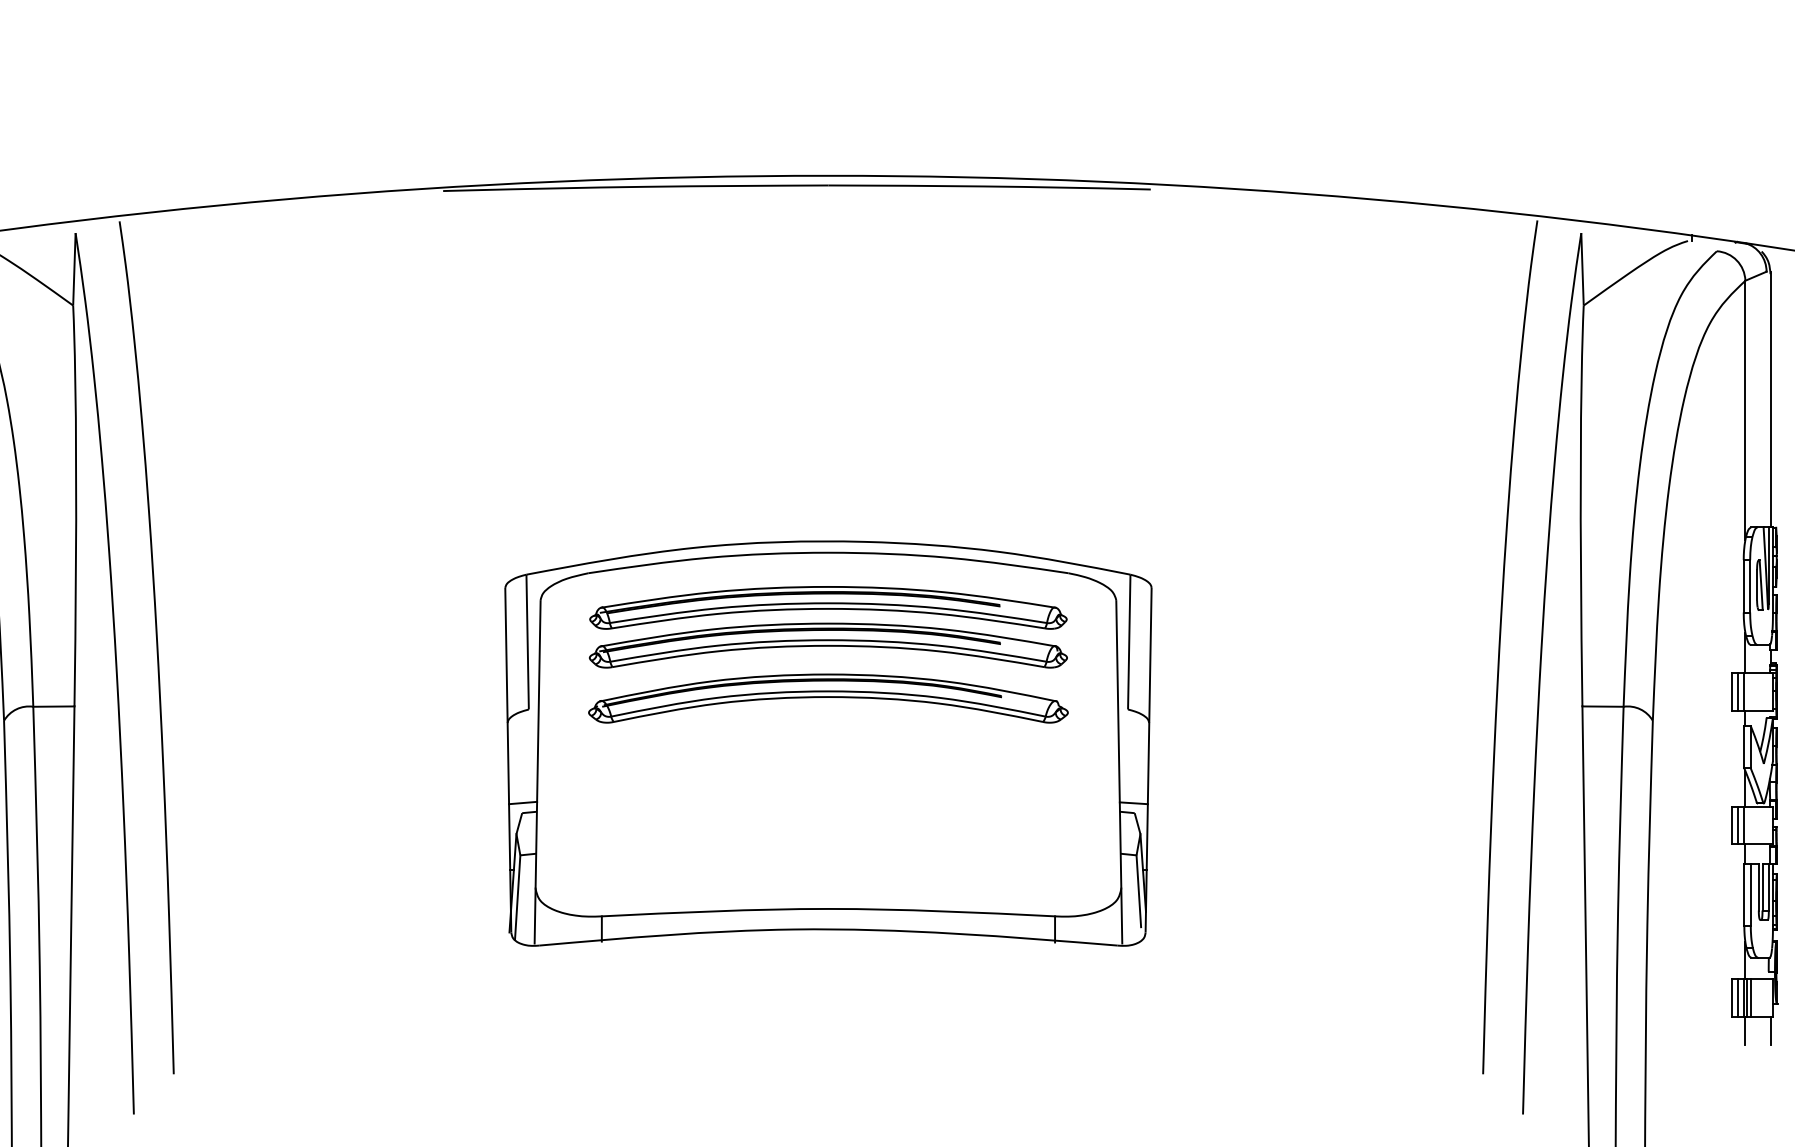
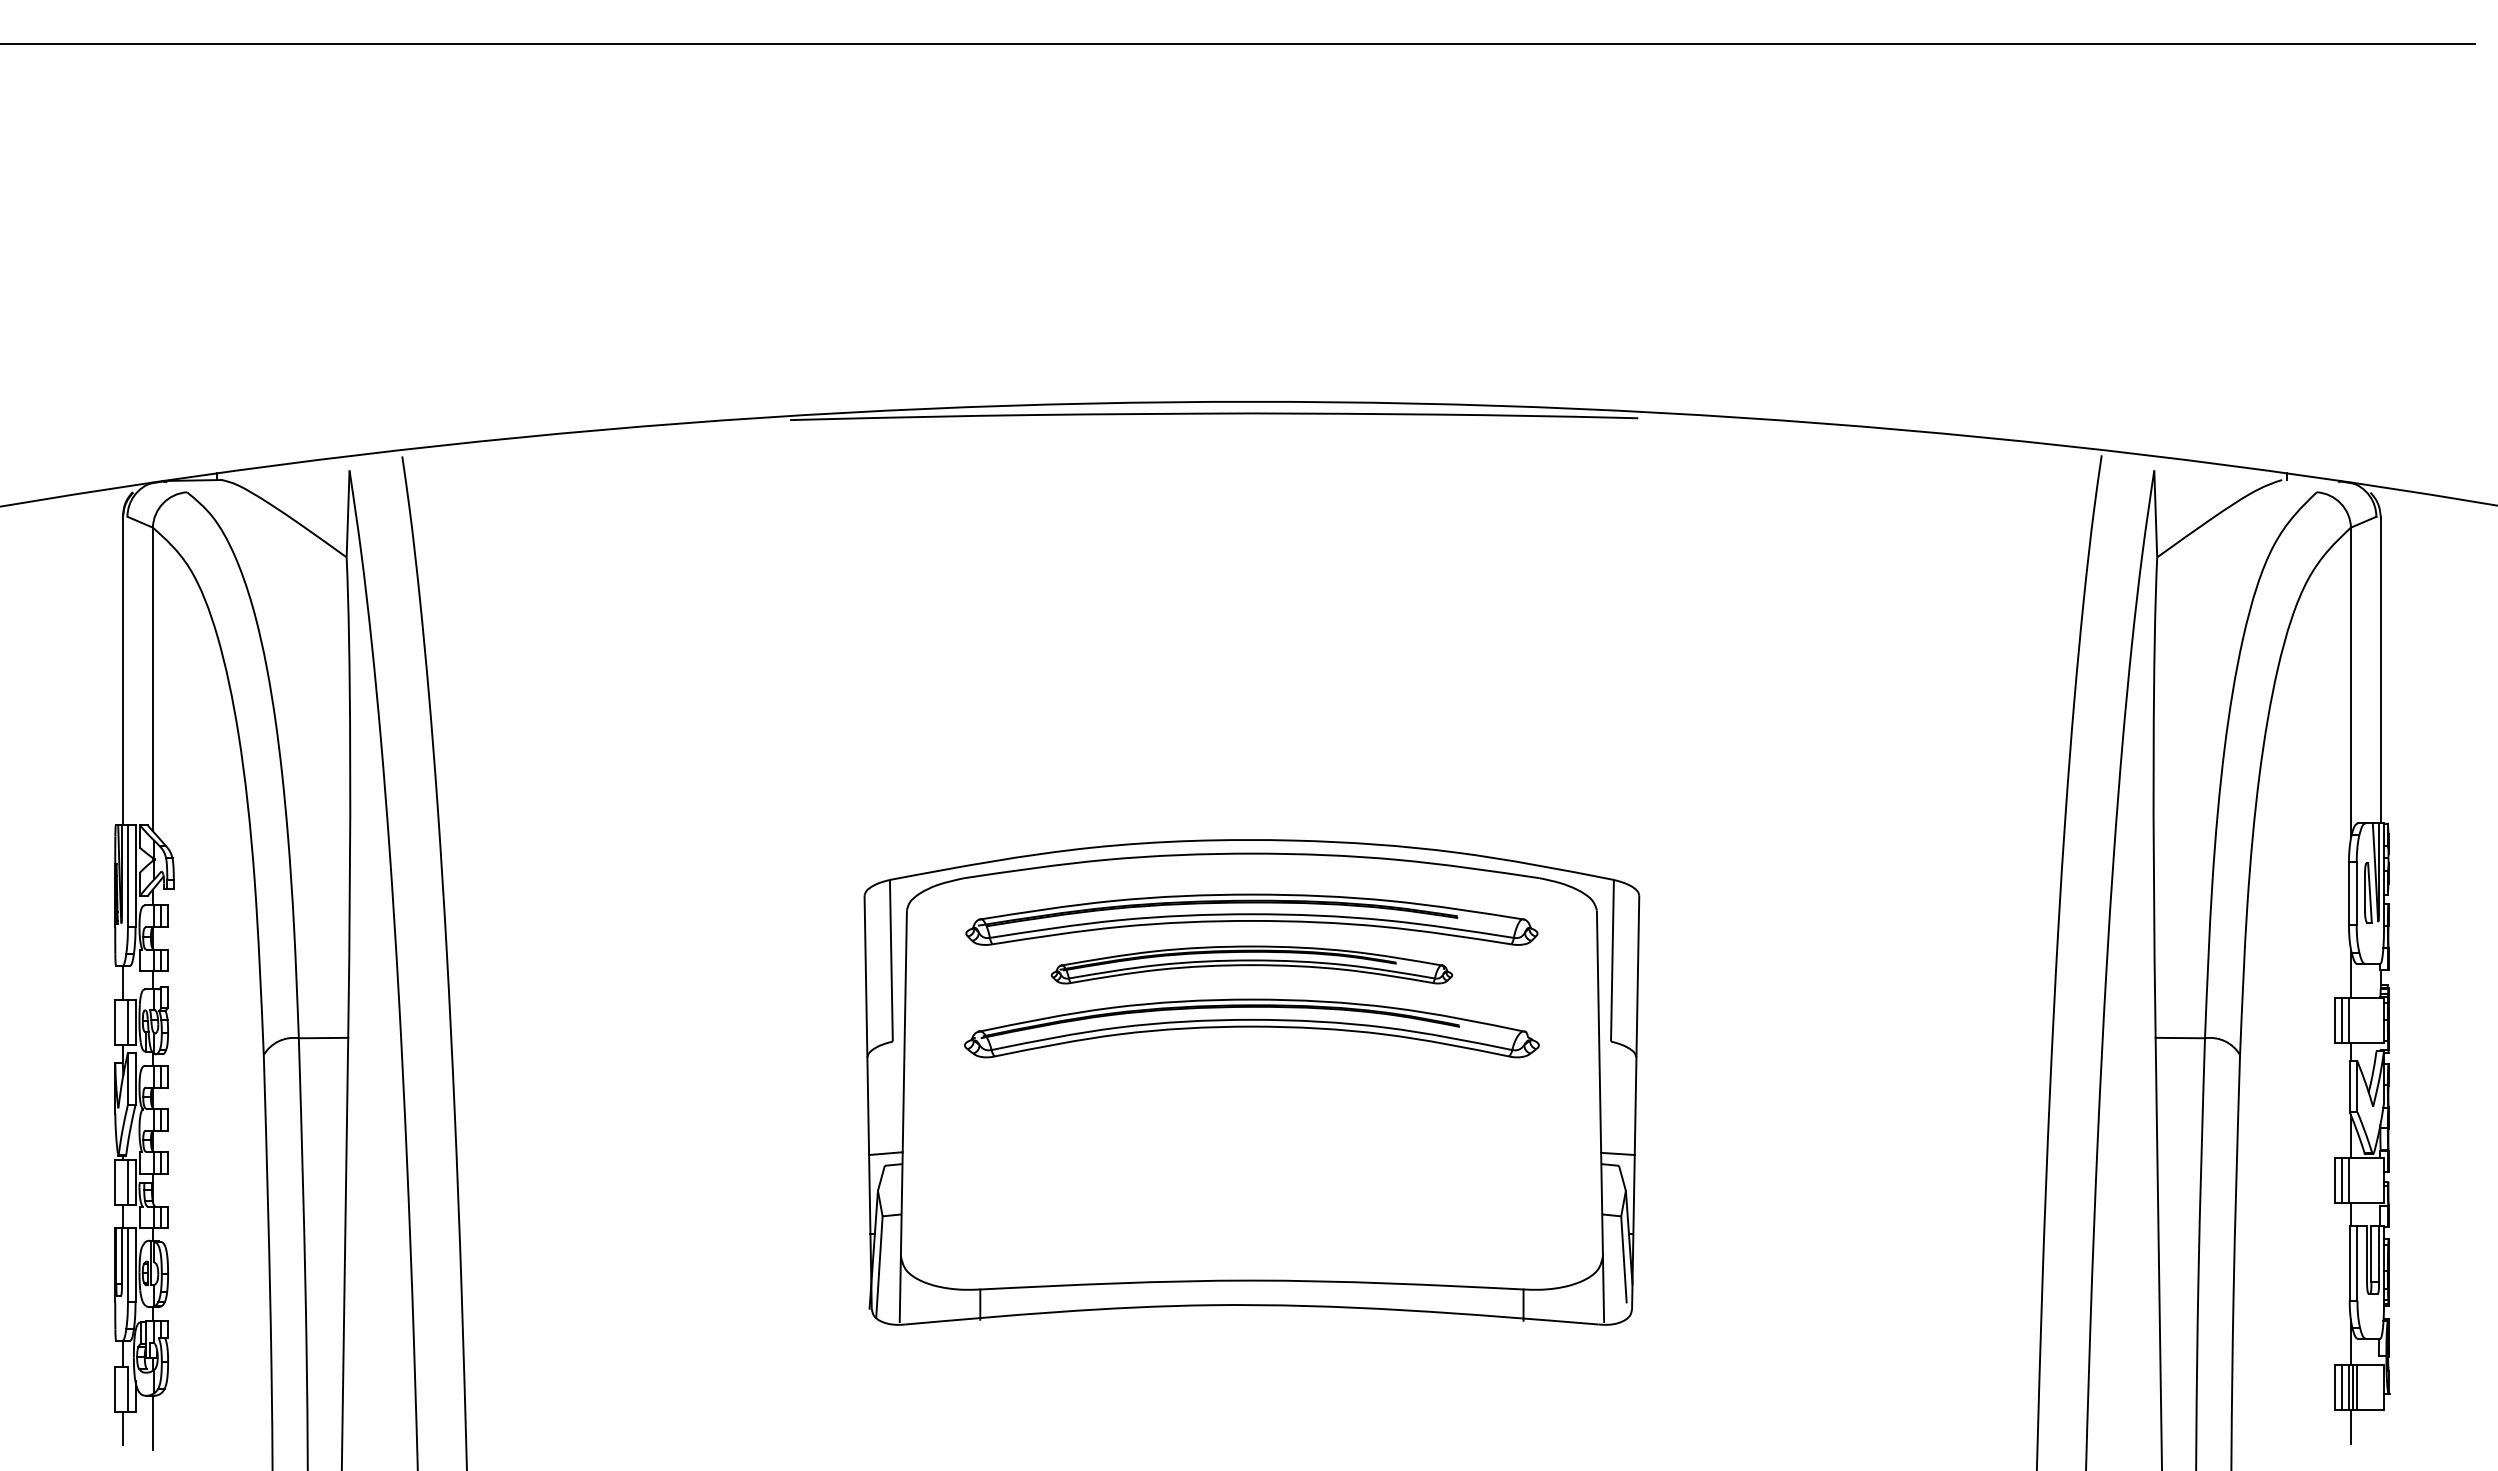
part: (828, 645) -> (1251, 964), size x0.7
line: (1770, 1030) -> (2381, 1426), removed

